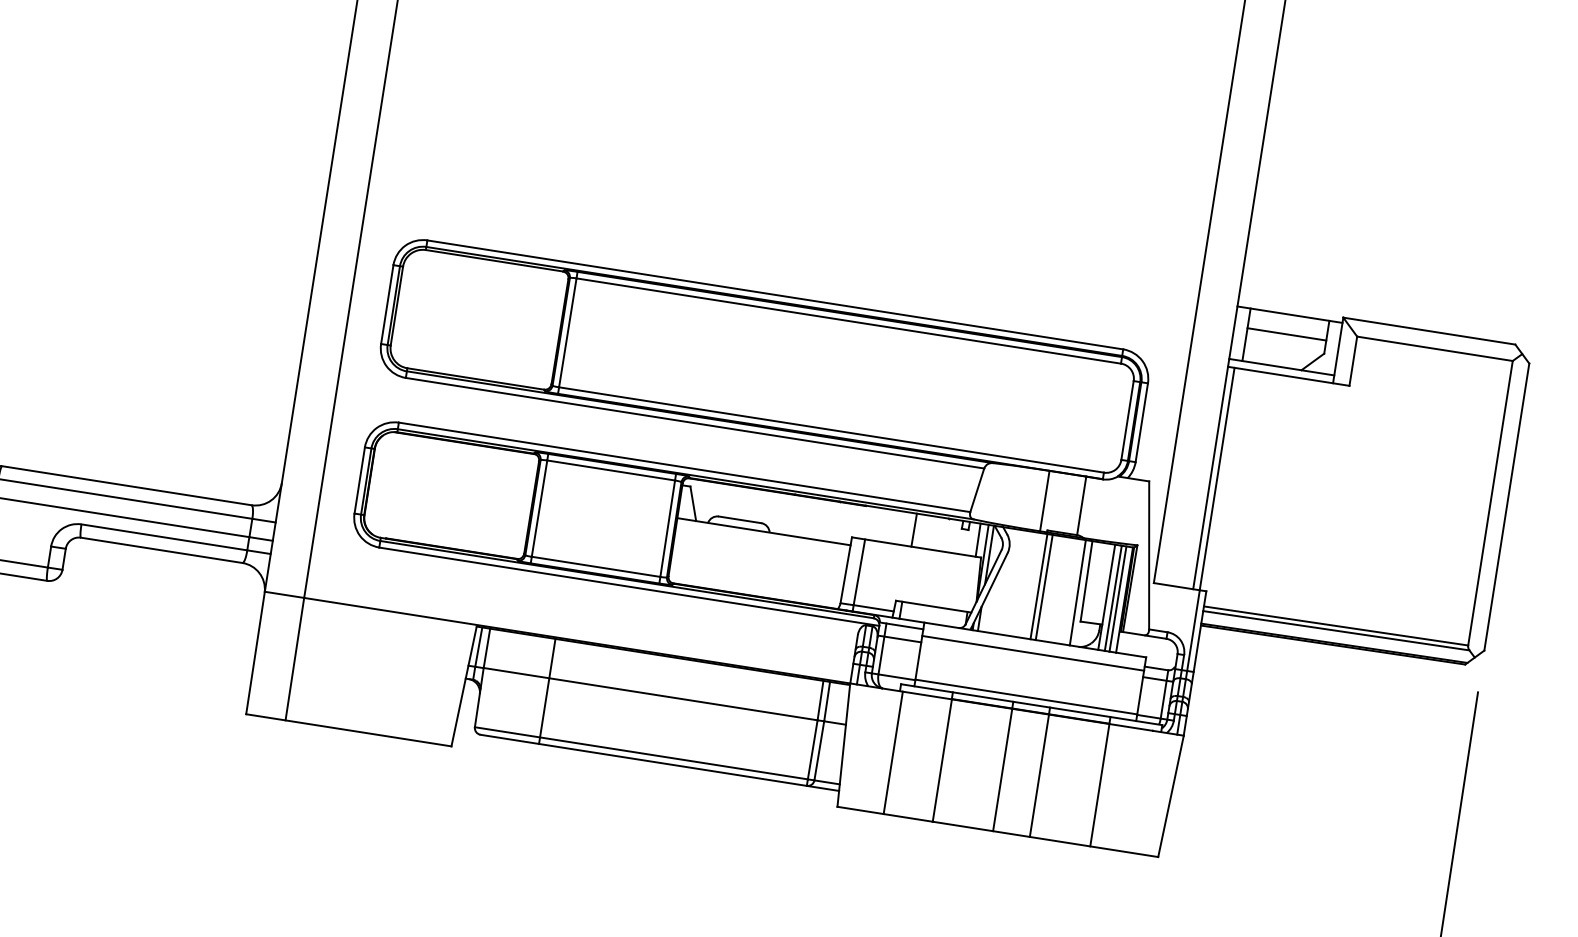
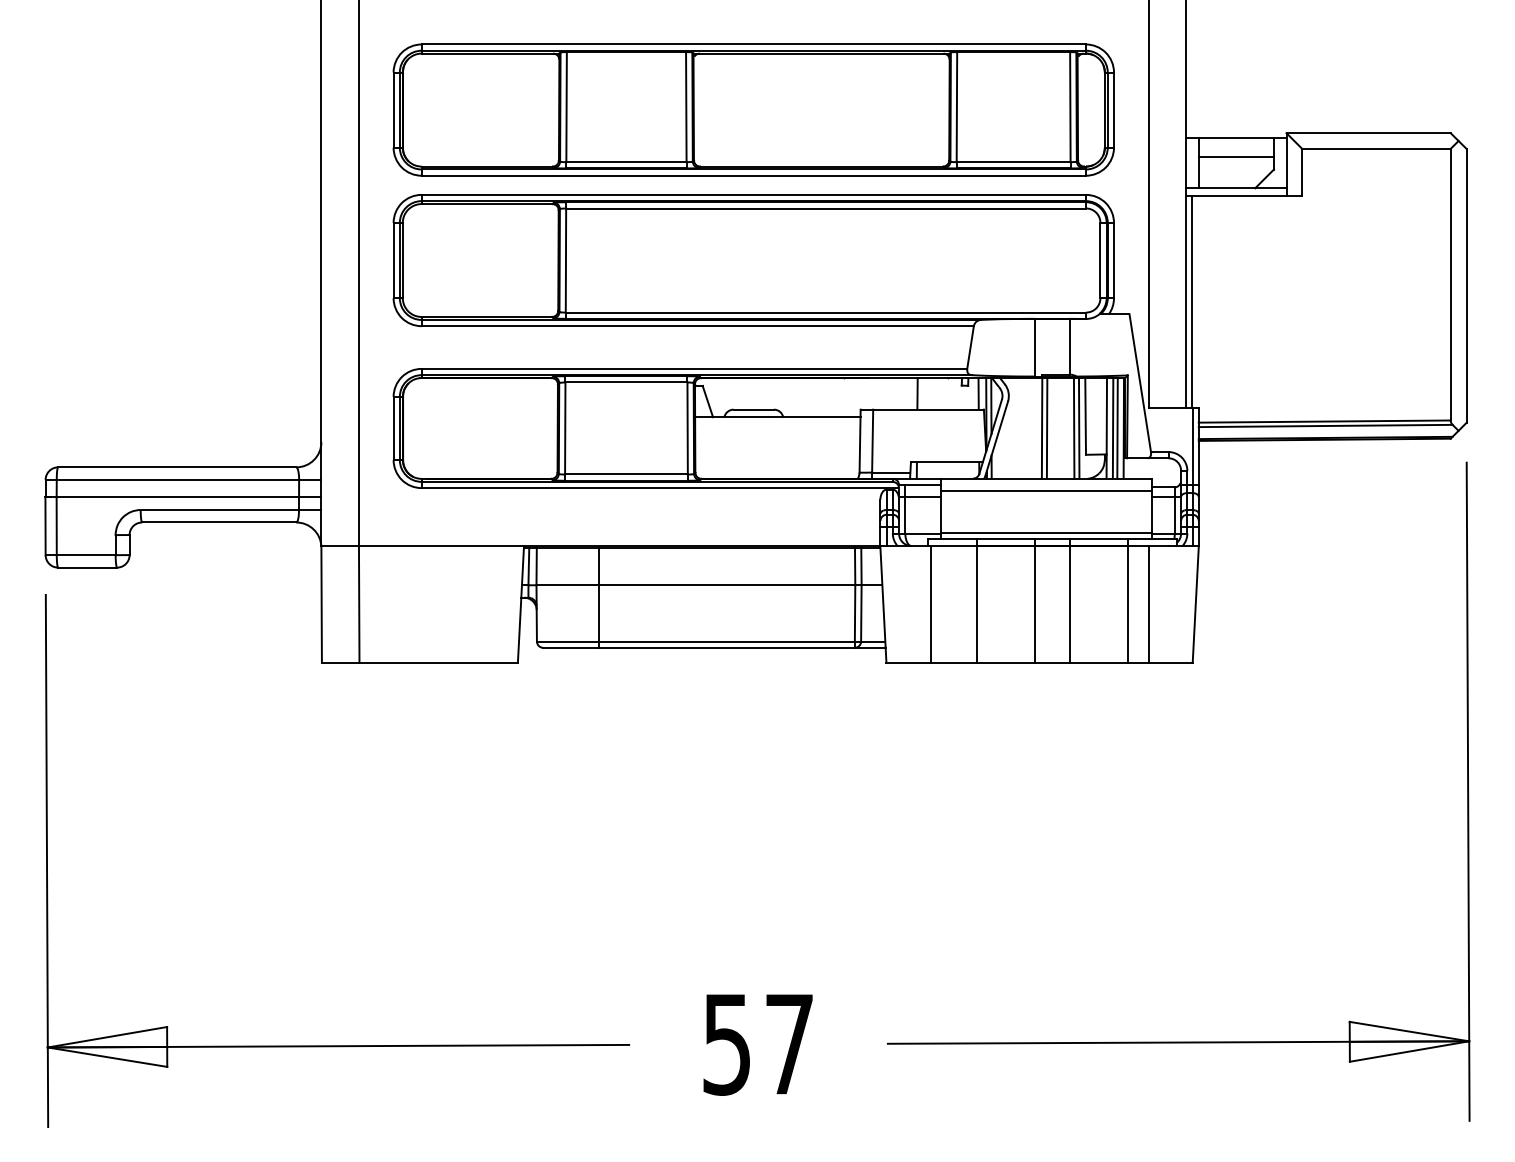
part: (788, 205) -> (753, 109), added
line: (1071, 592) -> (1073, 428), added
line: (1121, 788) -> (1148, 604), added

